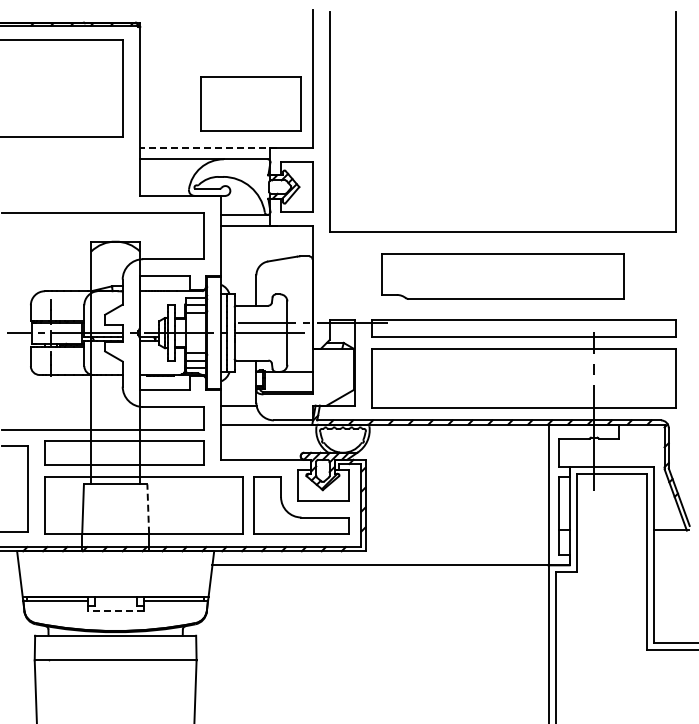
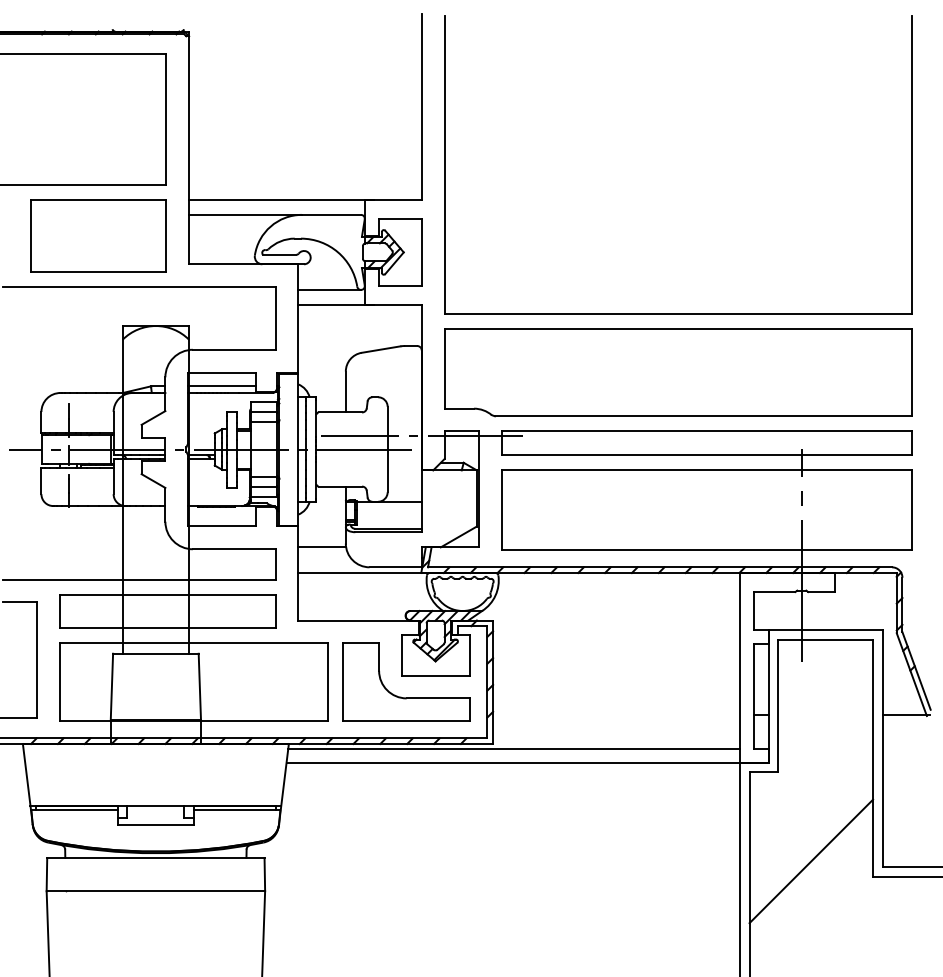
part: (250, 103) -> (97, 235), moved
line: (208, 148) -> (281, 200), dashed -> solid
part: (502, 276) -> (678, 373), size x1.43
line: (164, 286) -> (221, 386), added
line: (148, 509) -> (200, 687), dashed -> solid
line: (380, 554) -> (513, 748), added
line: (115, 611) -> (155, 825), dashed -> solid
line: (601, 638) -> (811, 861), added

